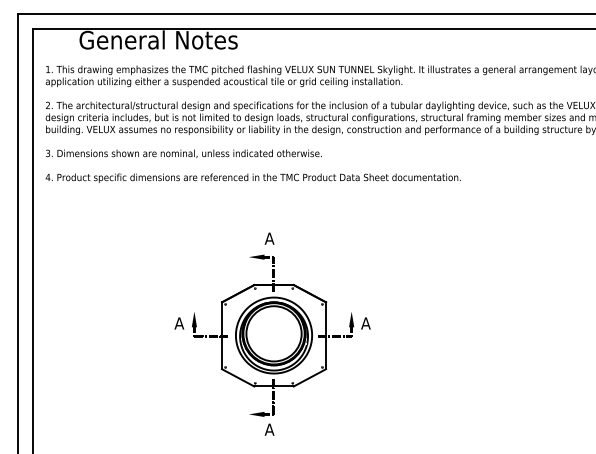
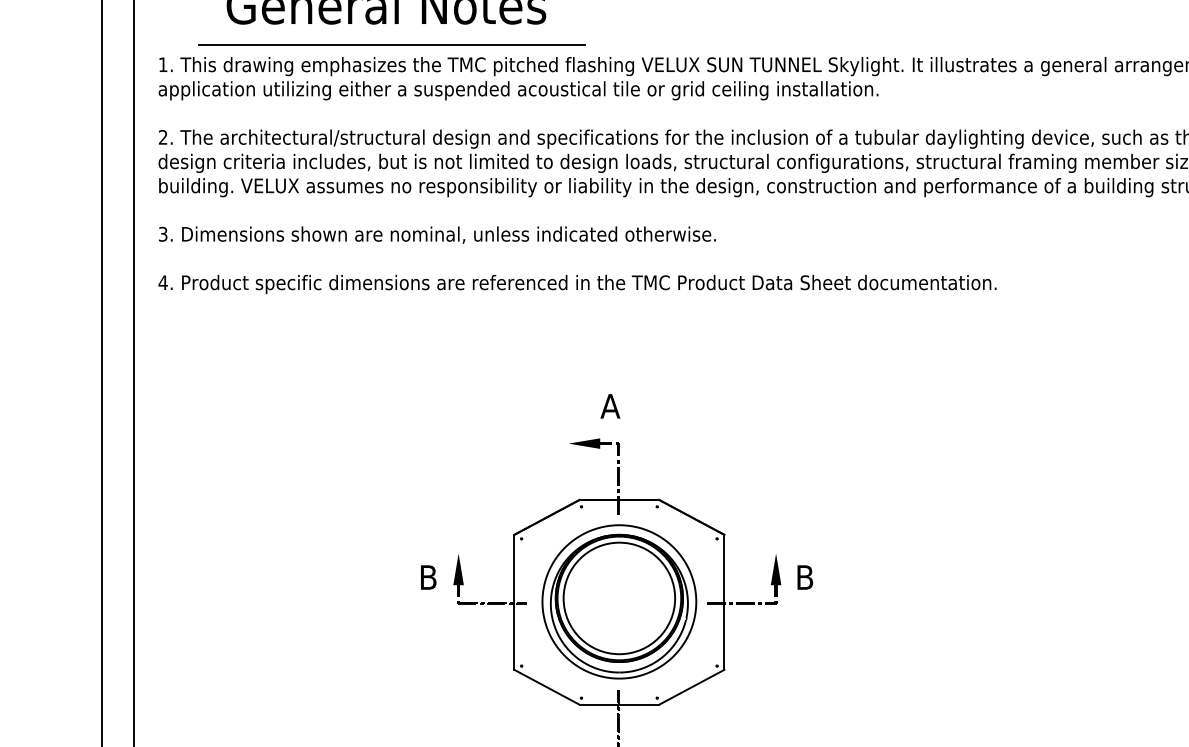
line: (161, 59) -> (392, 44), added
text: (179, 323) -> (428, 577), A -> B
text: (365, 323) -> (804, 577), A -> B

